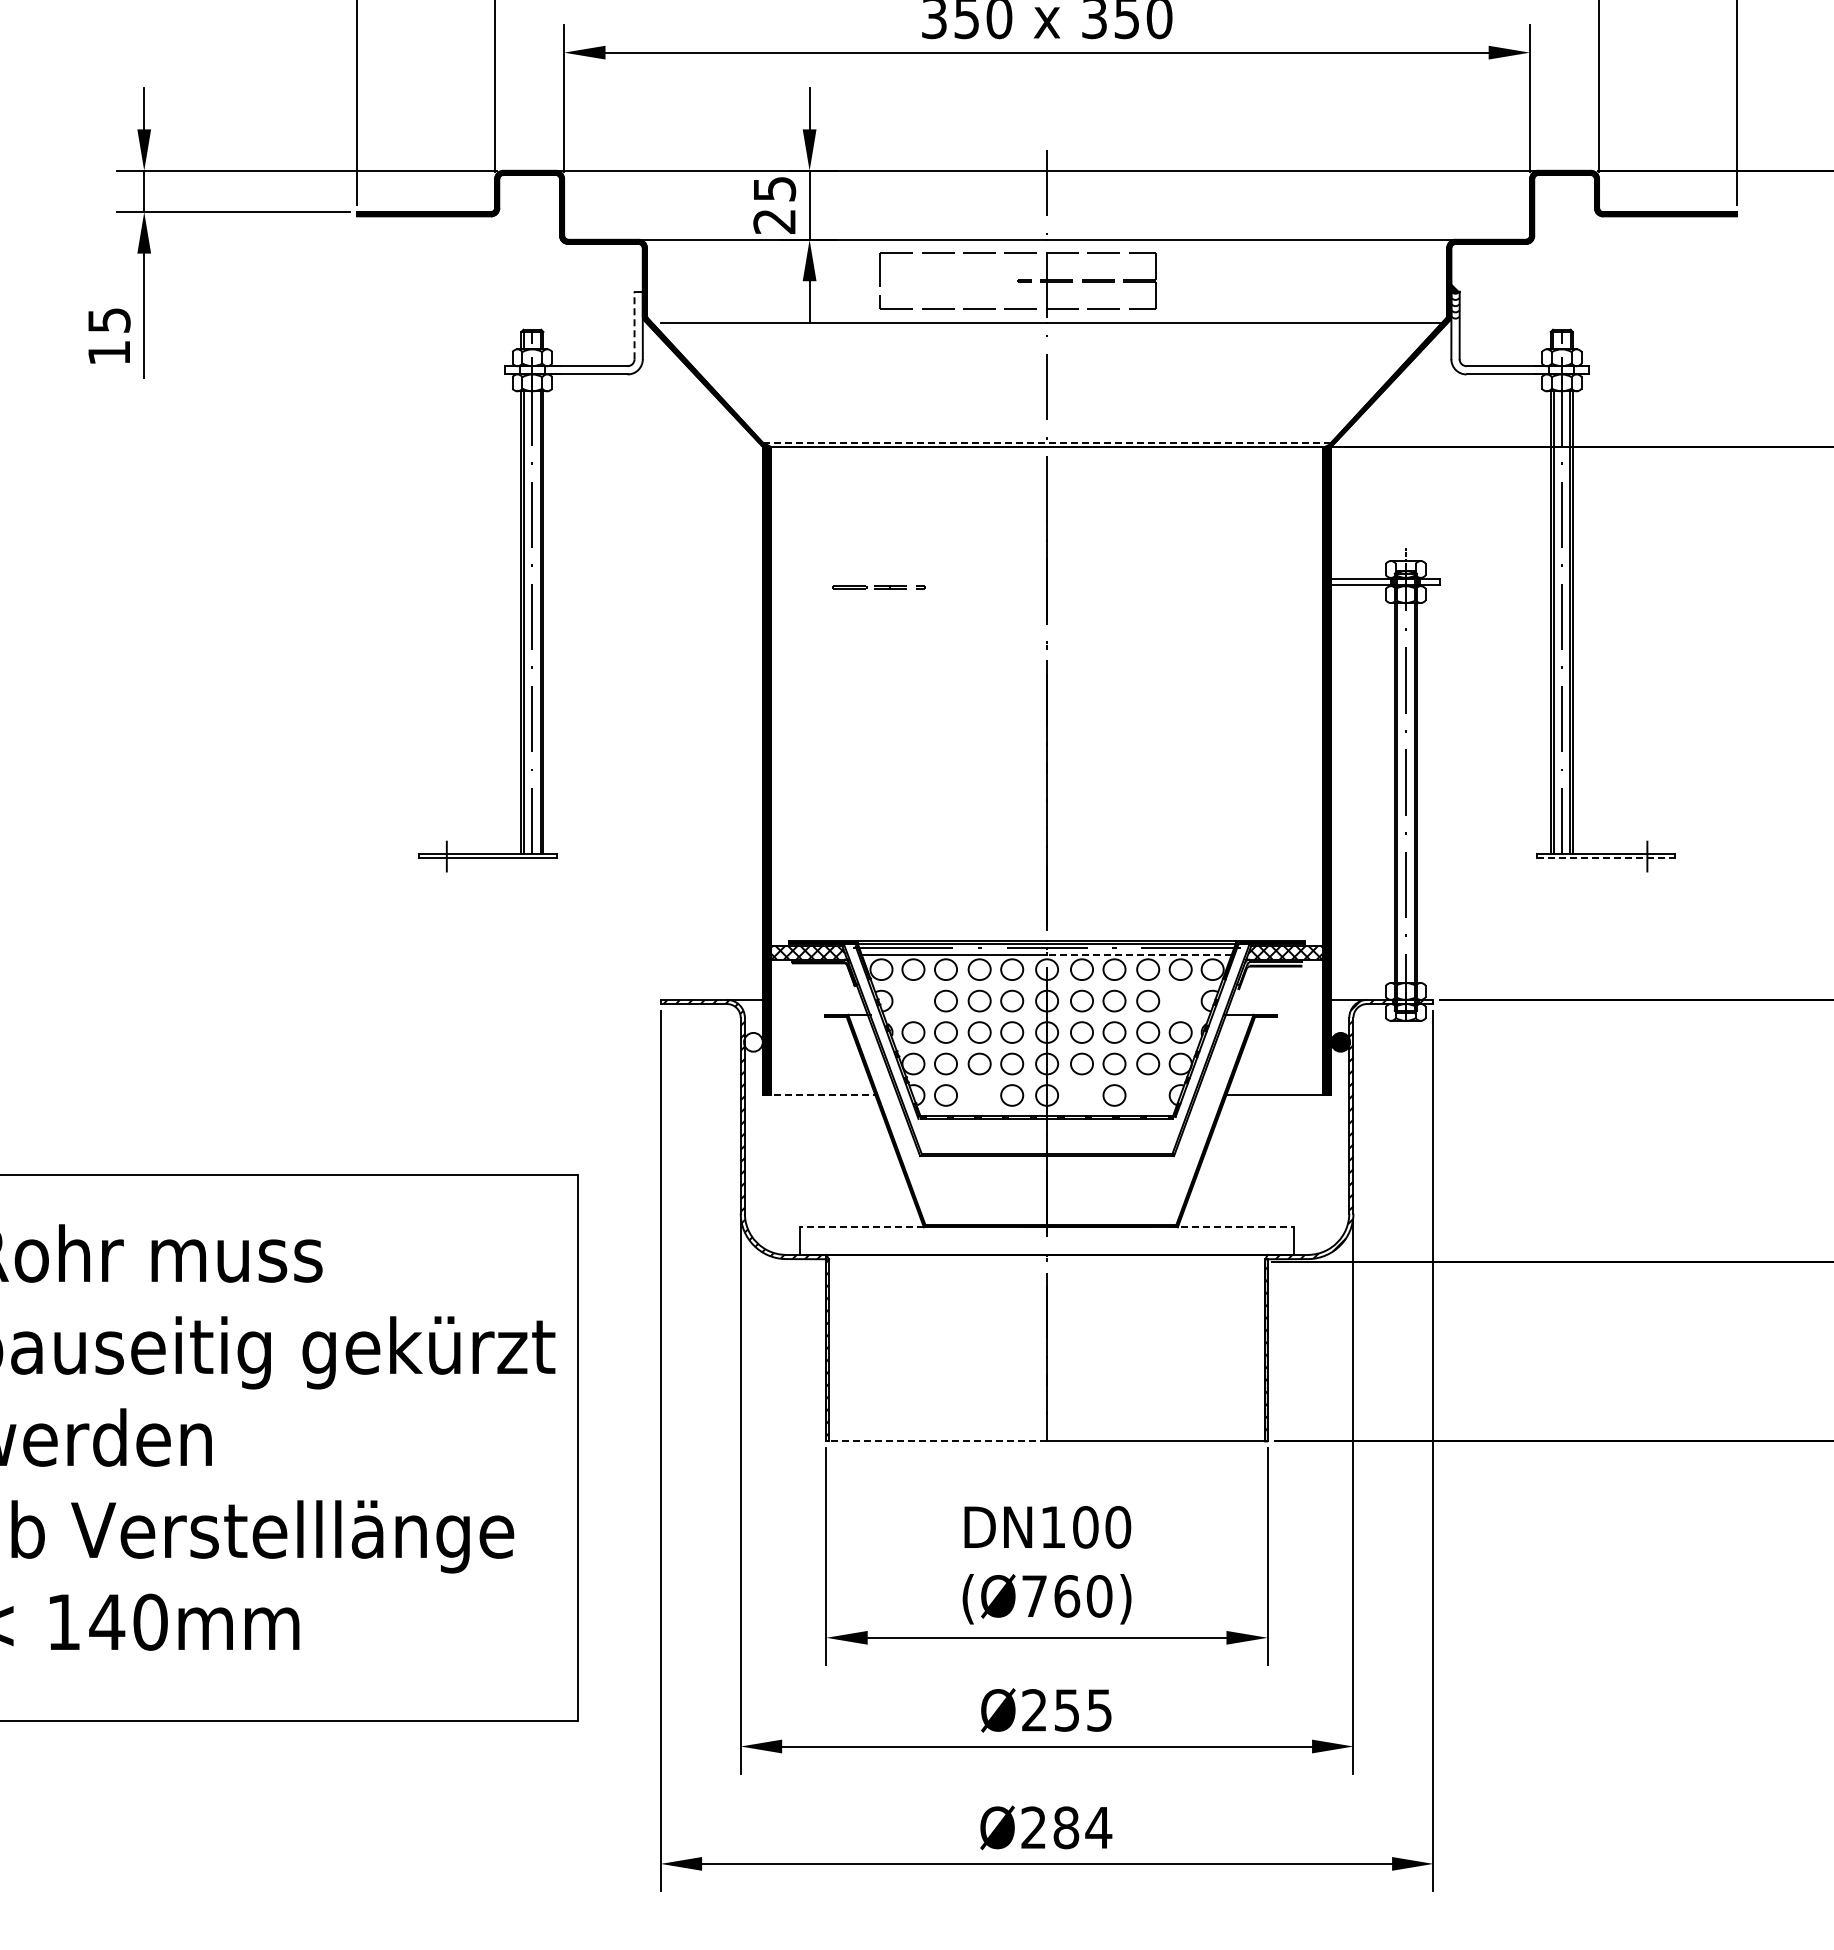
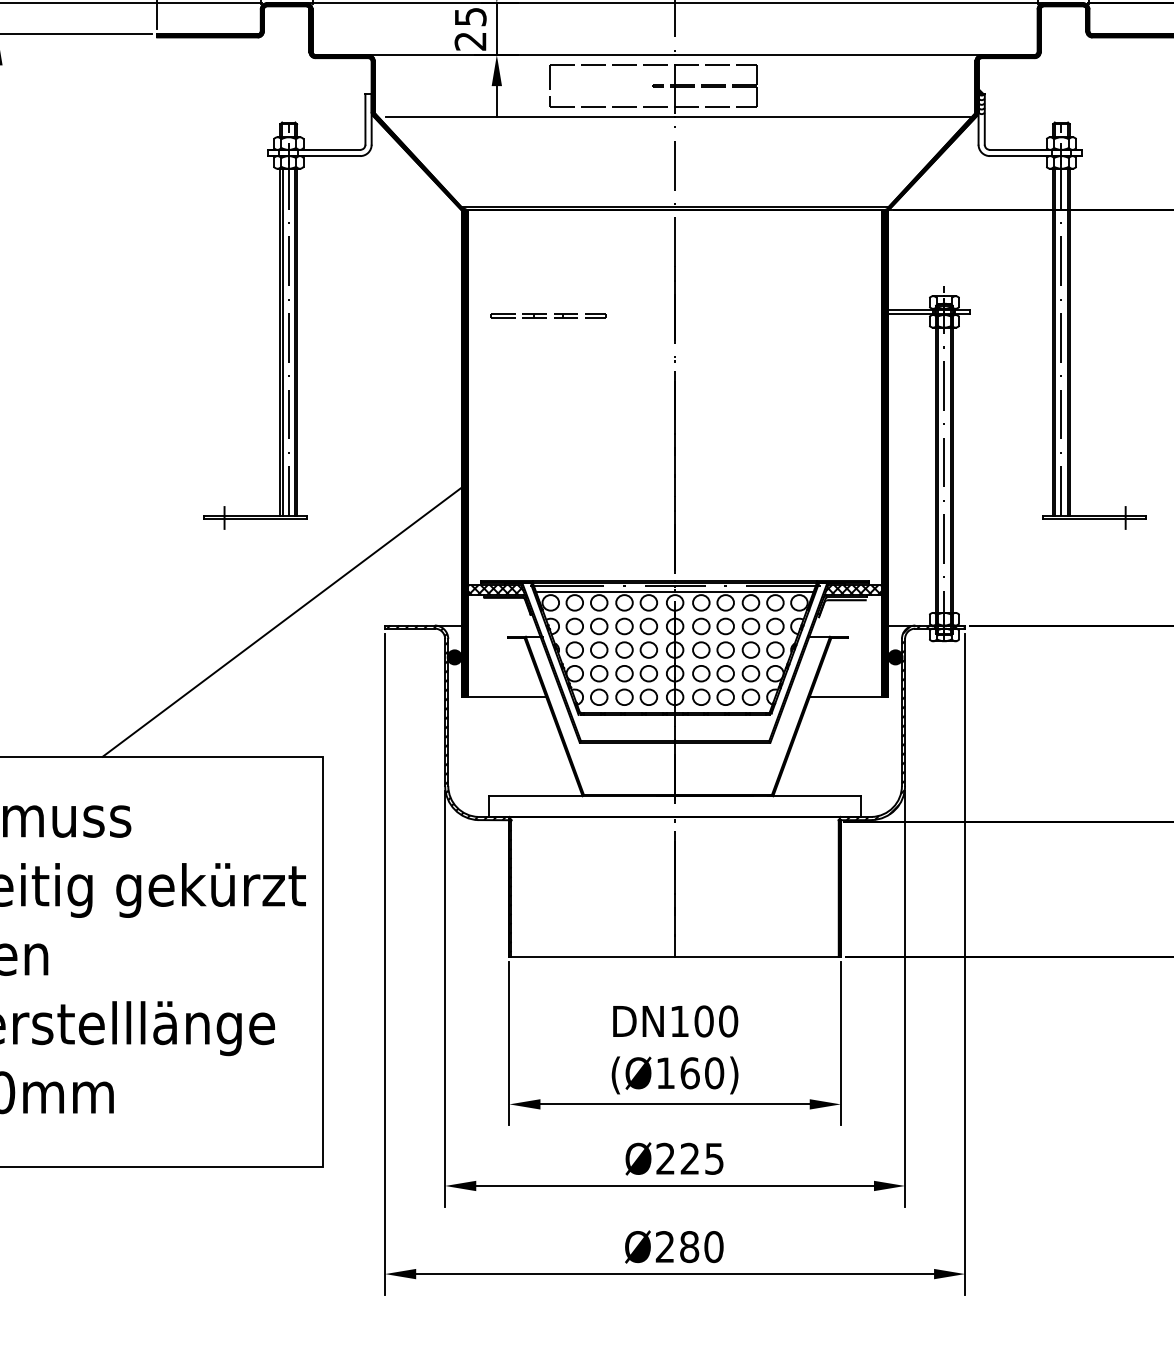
line: (634, 325) -> (365, 119), dashed -> solid
line: (1047, 442) -> (675, 207), dashed -> solid
part: (878, 587) -> (548, 316), size x1.67
line: (1605, 858) -> (1094, 519), dashed -> solid
line: (1138, 954) -> (743, 591), dashed -> solid
line: (526, 992) -> (284, 620), added
part: (913, 1000) -> (574, 626), added
part: (1180, 1000) -> (775, 626), added
fill: (753, 1042) -> (454, 657), added
line: (819, 1095) -> (504, 697), dashed -> solid
part: (979, 1095) -> (624, 697), added
part: (1081, 1095) -> (700, 697), added
part: (1148, 1095) -> (751, 697), added
line: (861, 1227) -> (535, 796), dashed -> solid
line: (1232, 1227) -> (814, 796), dashed -> solid
line: (936, 1441) -> (592, 957), dashed -> solid
text: (1034, 1595) -> (665, 1072), (Ø760) -> (Ø160)
text: (1066, 1710) -> (689, 1158), Ø255 -> Ø225
text: (1098, 1827) -> (713, 1246), Ø284 -> Ø280

